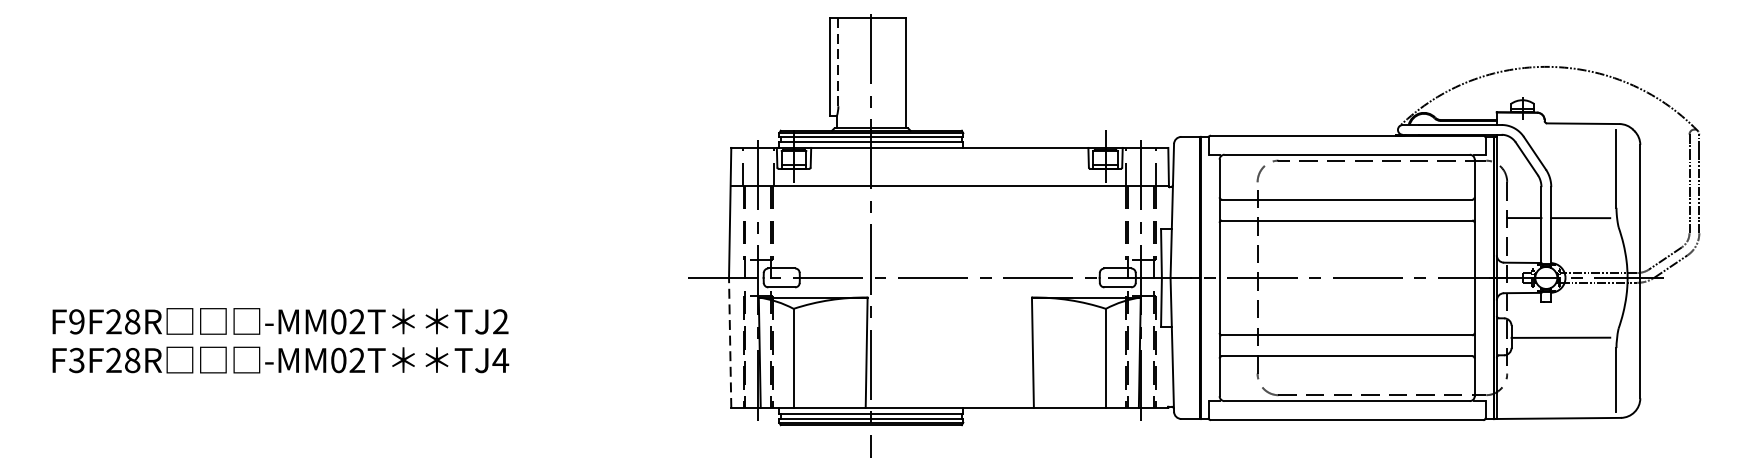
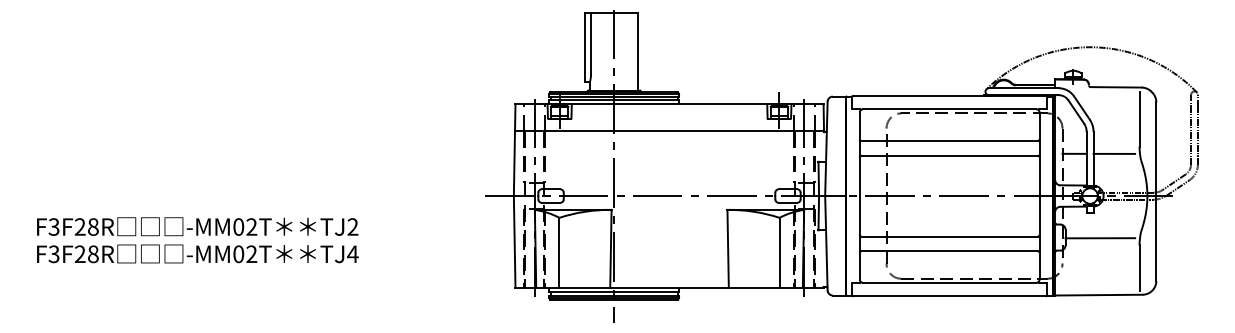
line: (837, 61) -> (590, 43), dashed -> solid
text: (76, 321) -> (53, 226), F9F28R -> F3F28R
line: (729, 342) -> (514, 241), dashed -> solid

